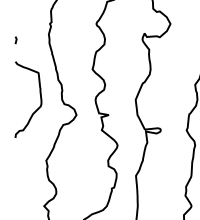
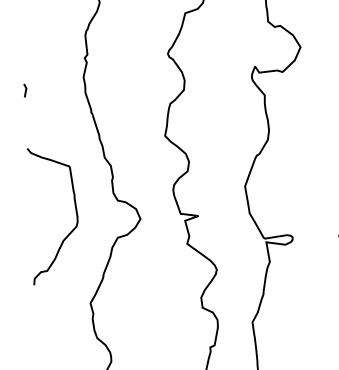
curve: (40, 99) -> (75, 214), moved

